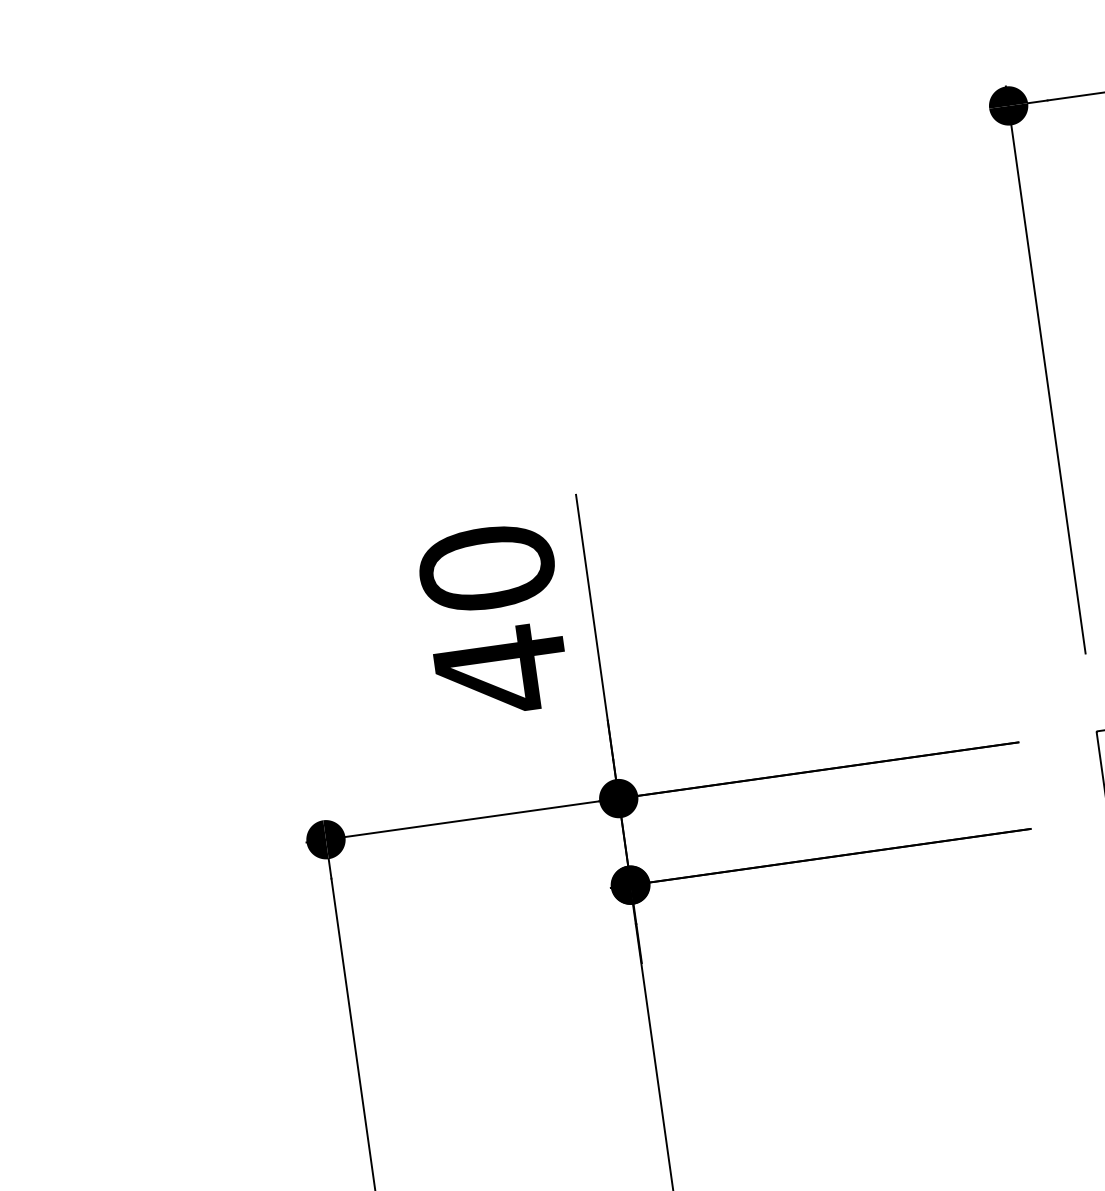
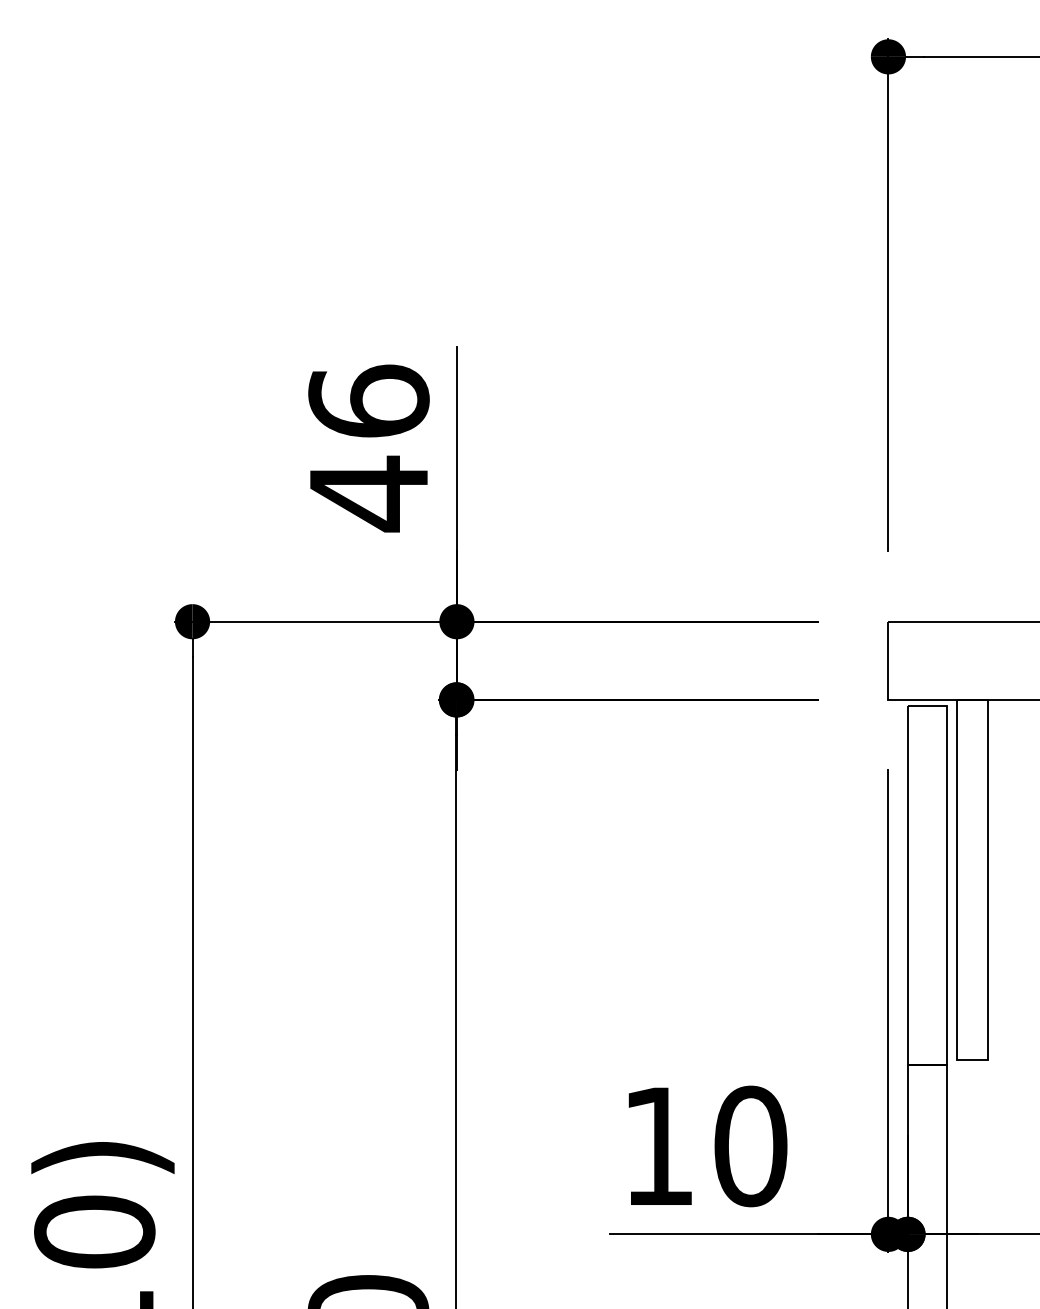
text: (486, 567) -> (368, 400), 40 -> 46

